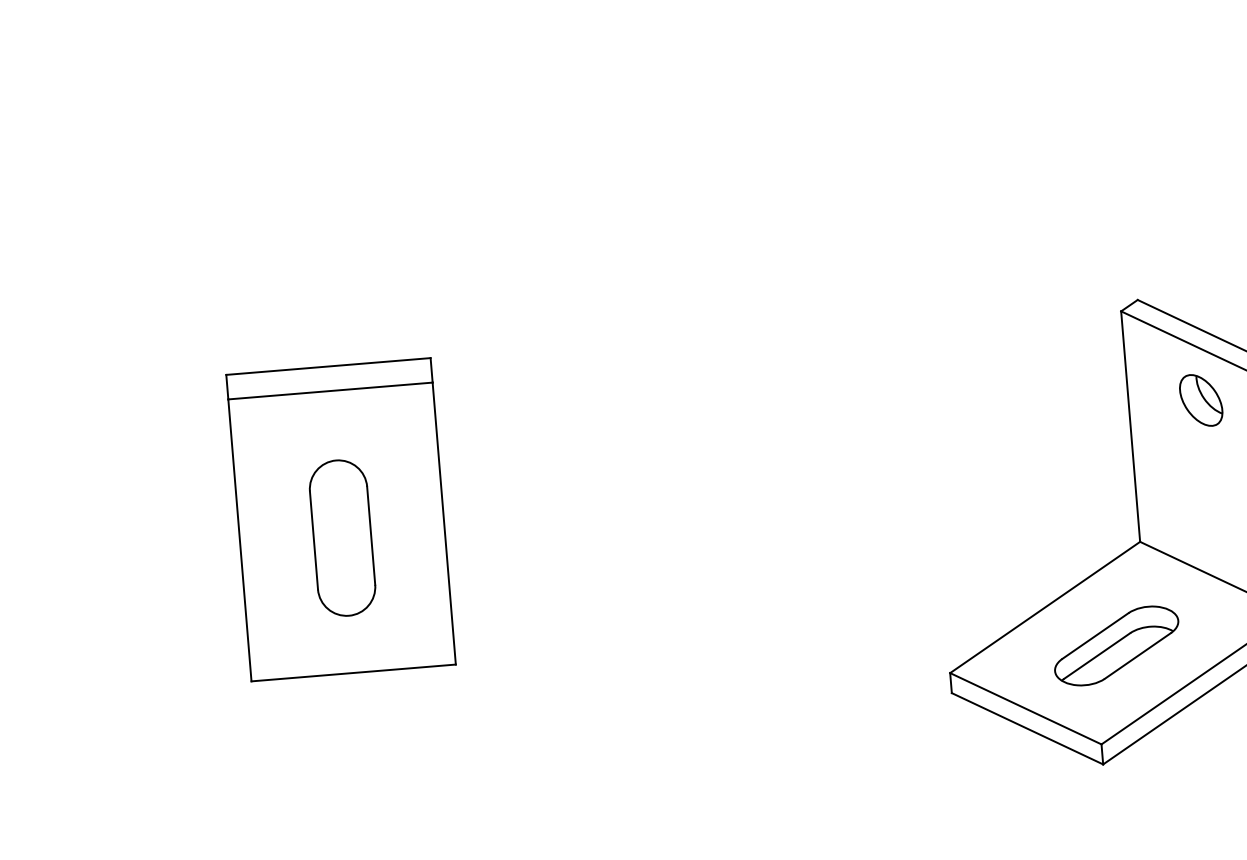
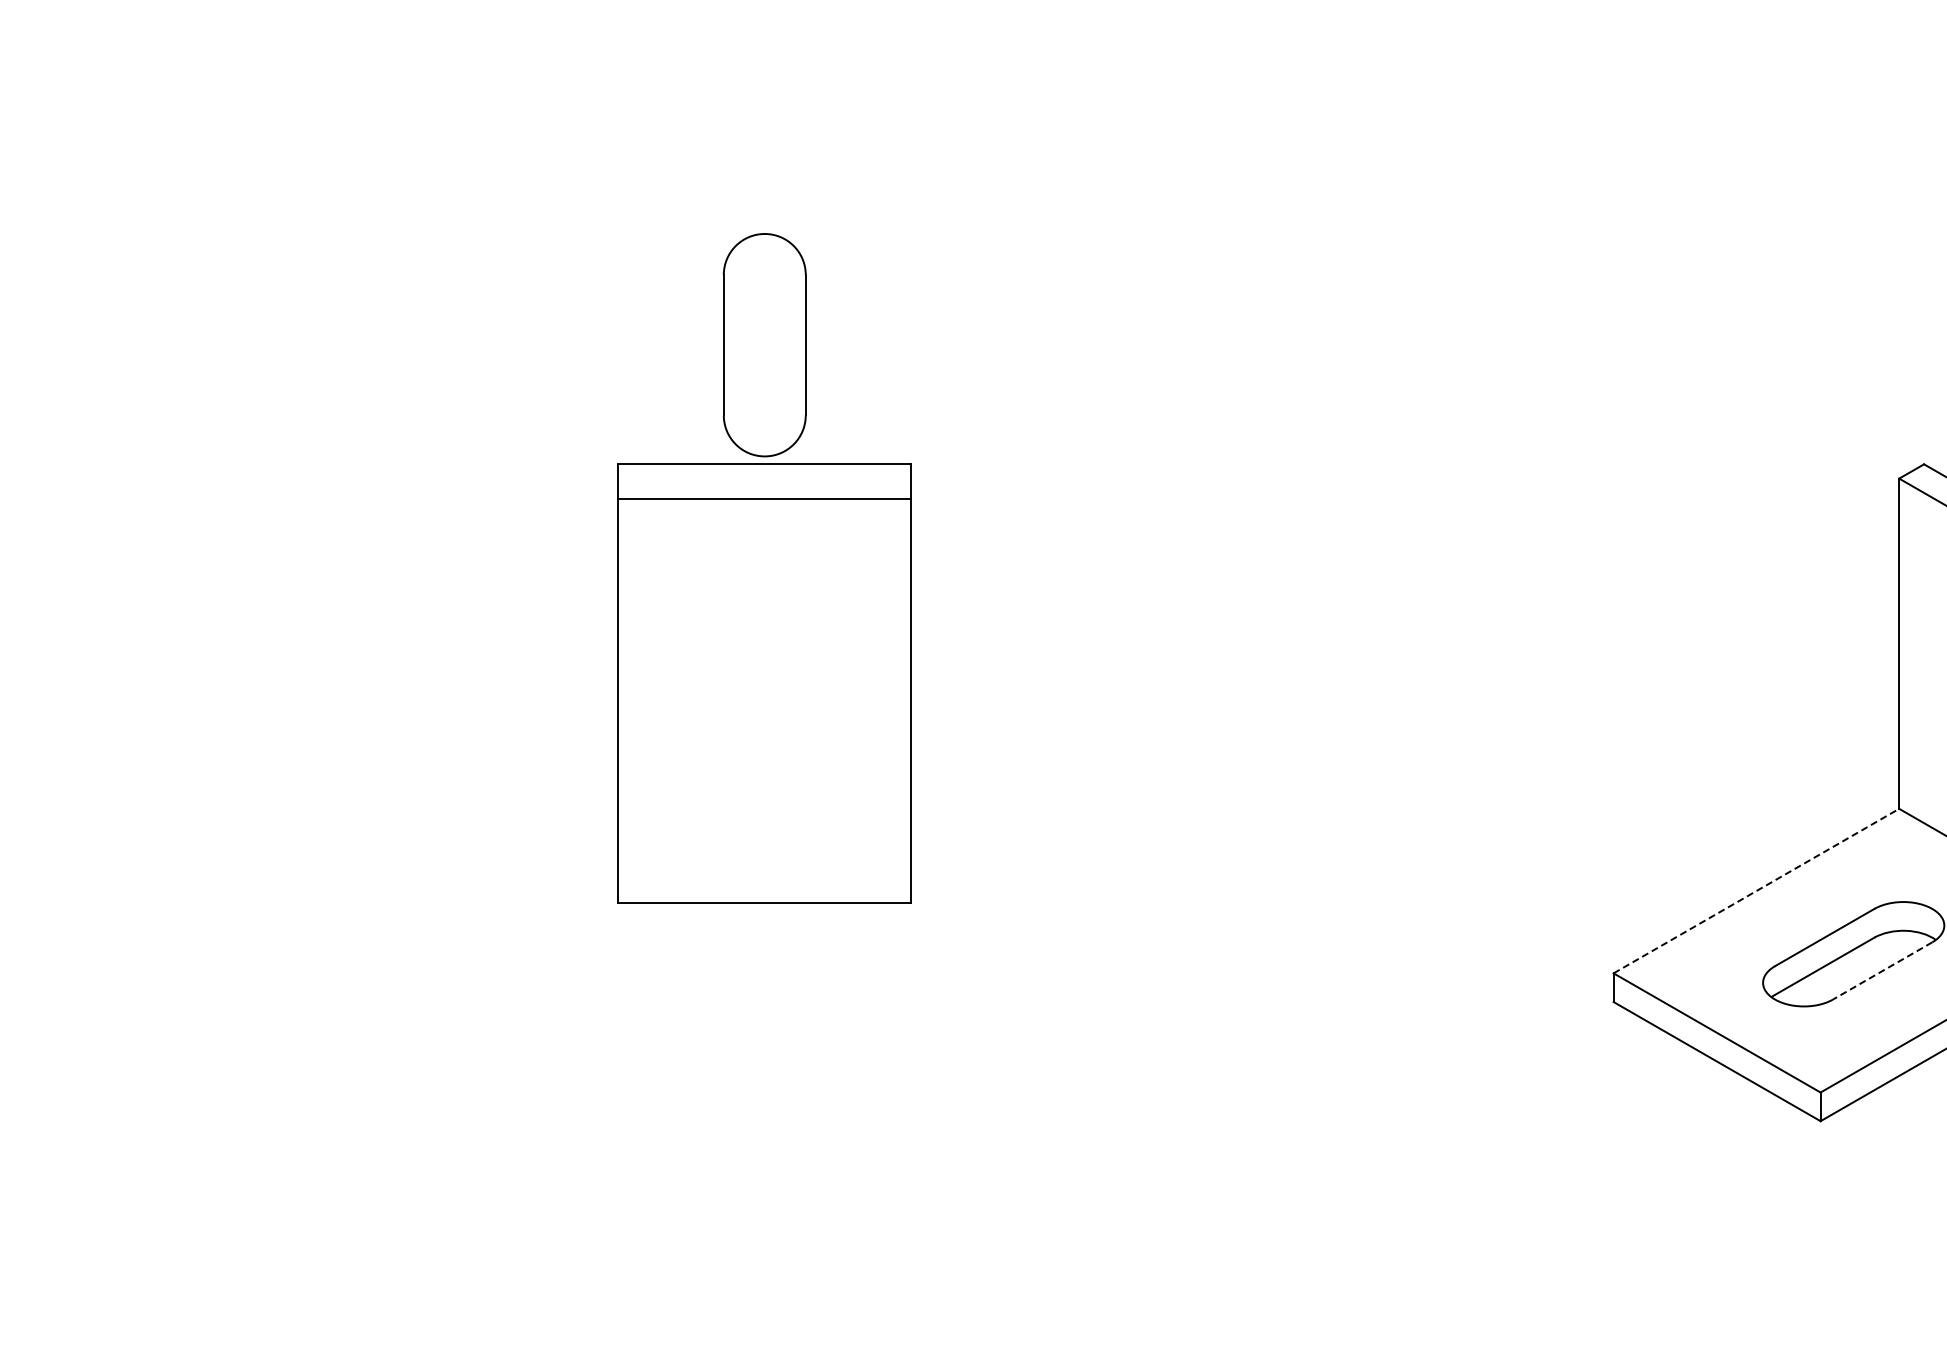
part: (342, 538) -> (764, 345), moved
line: (1045, 607) -> (1756, 891), solid -> dashed
line: (1137, 656) -> (1882, 971), solid -> dashed

